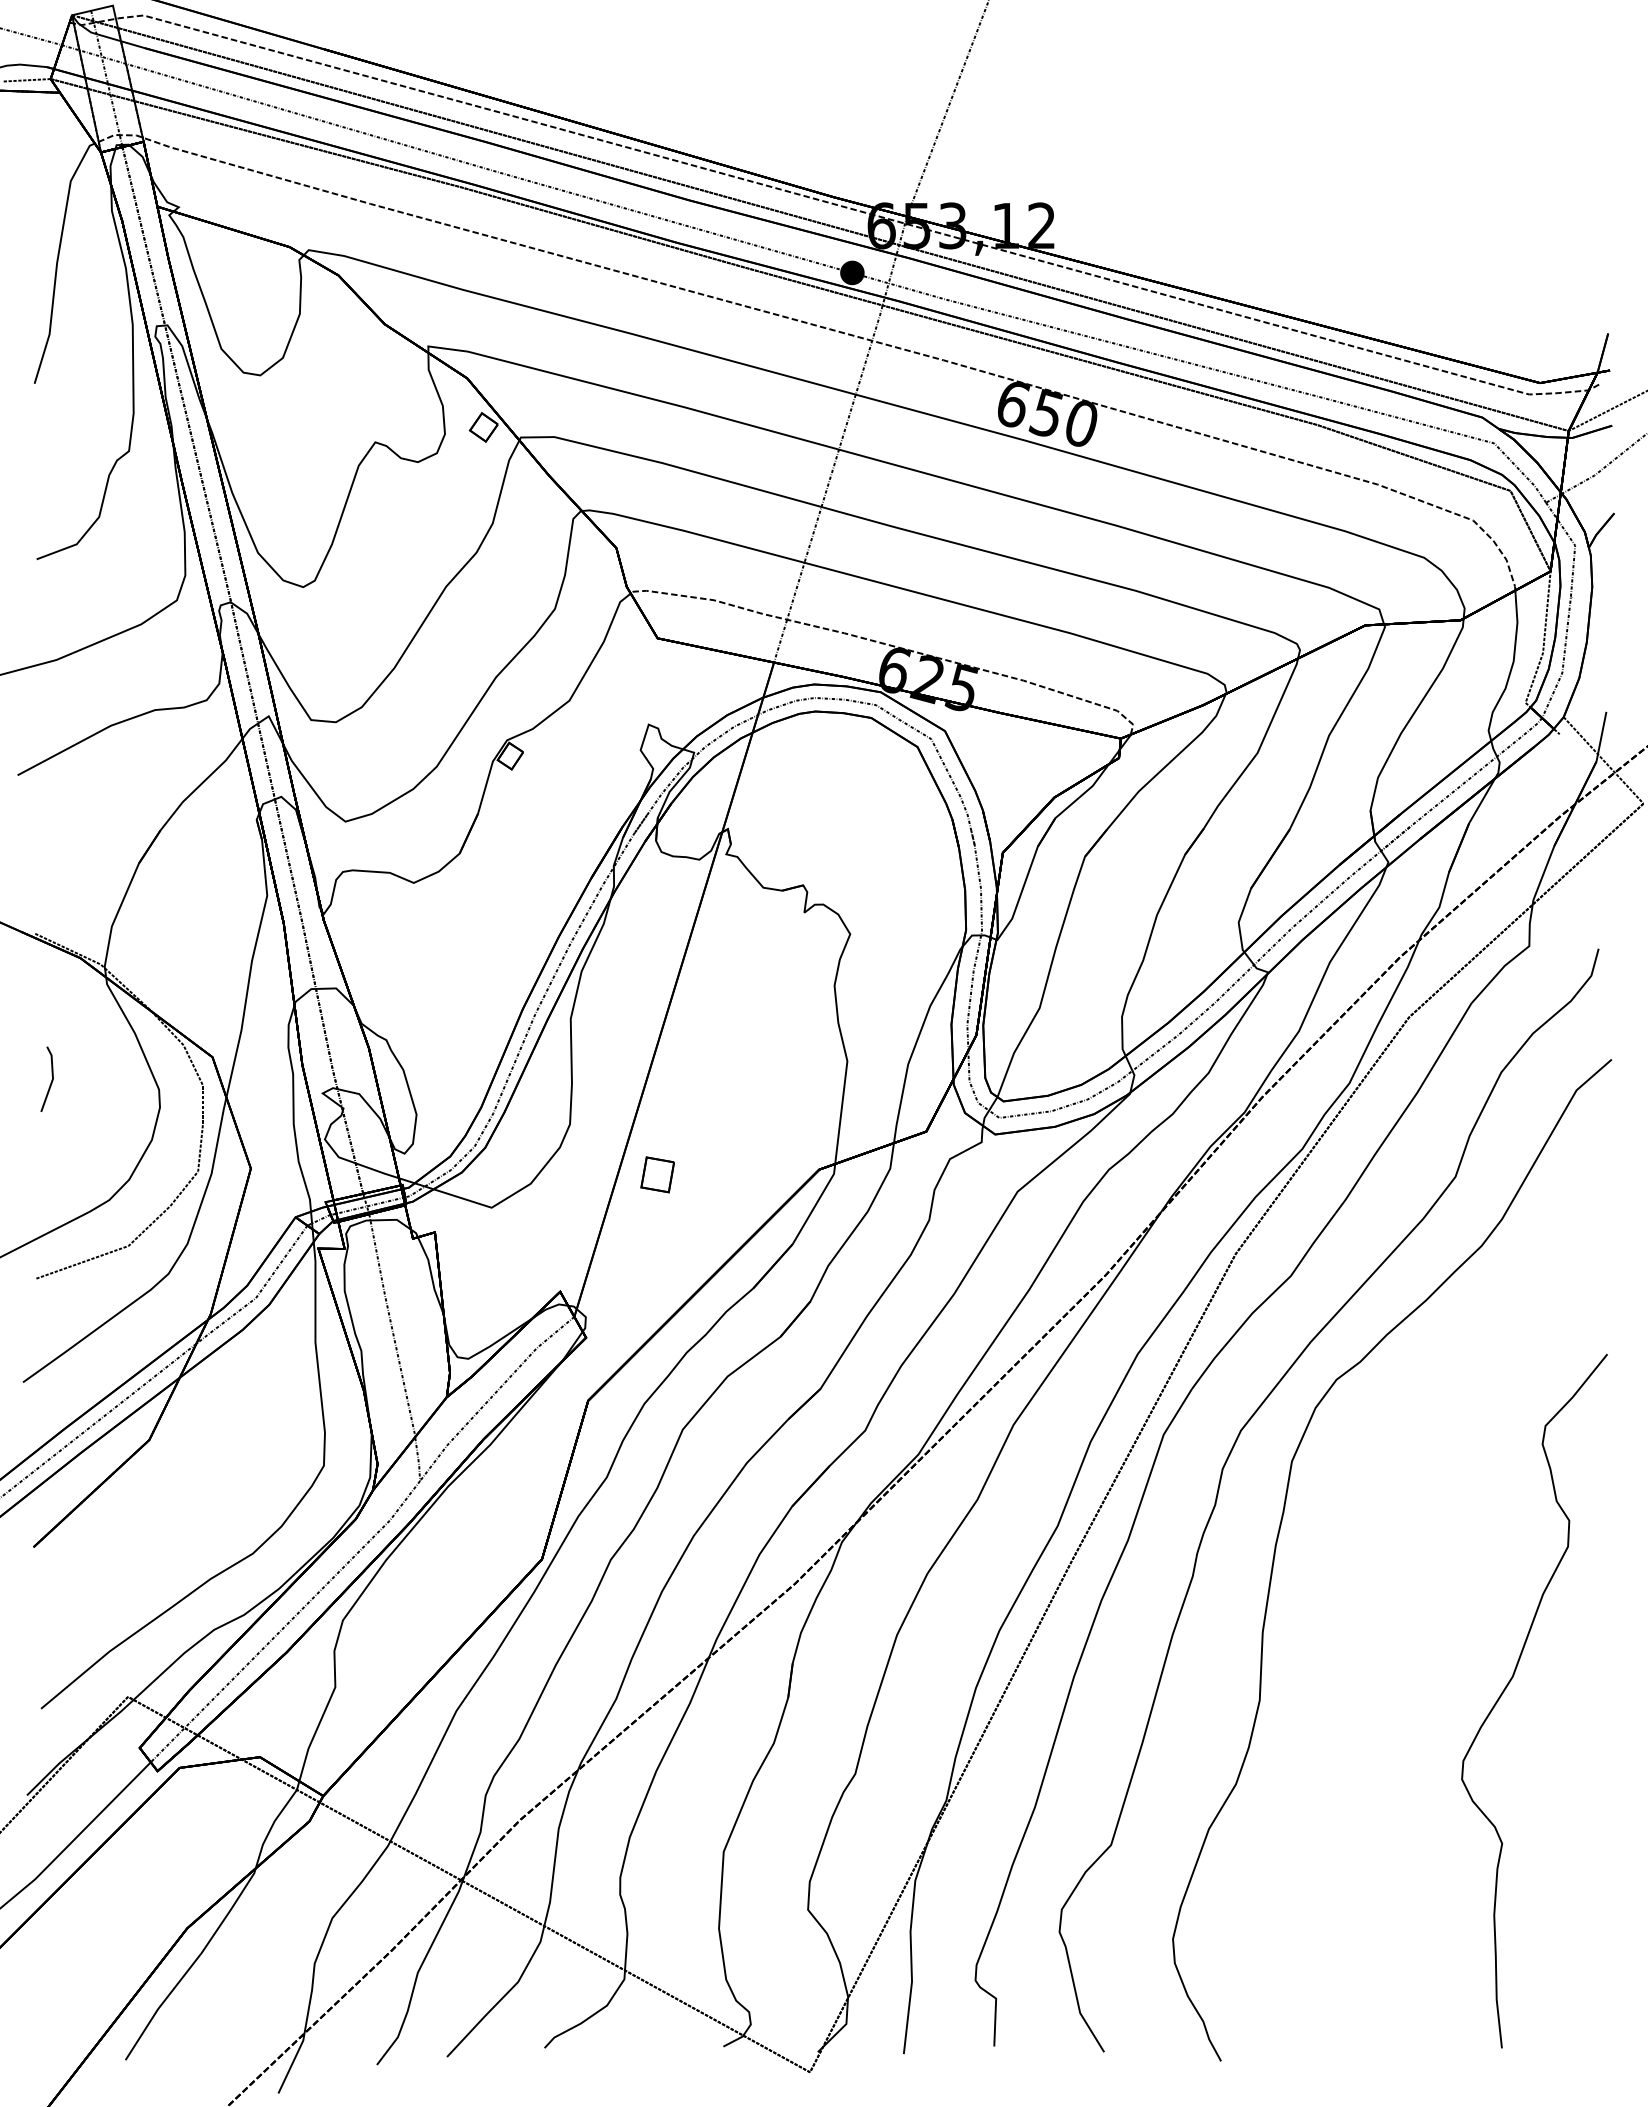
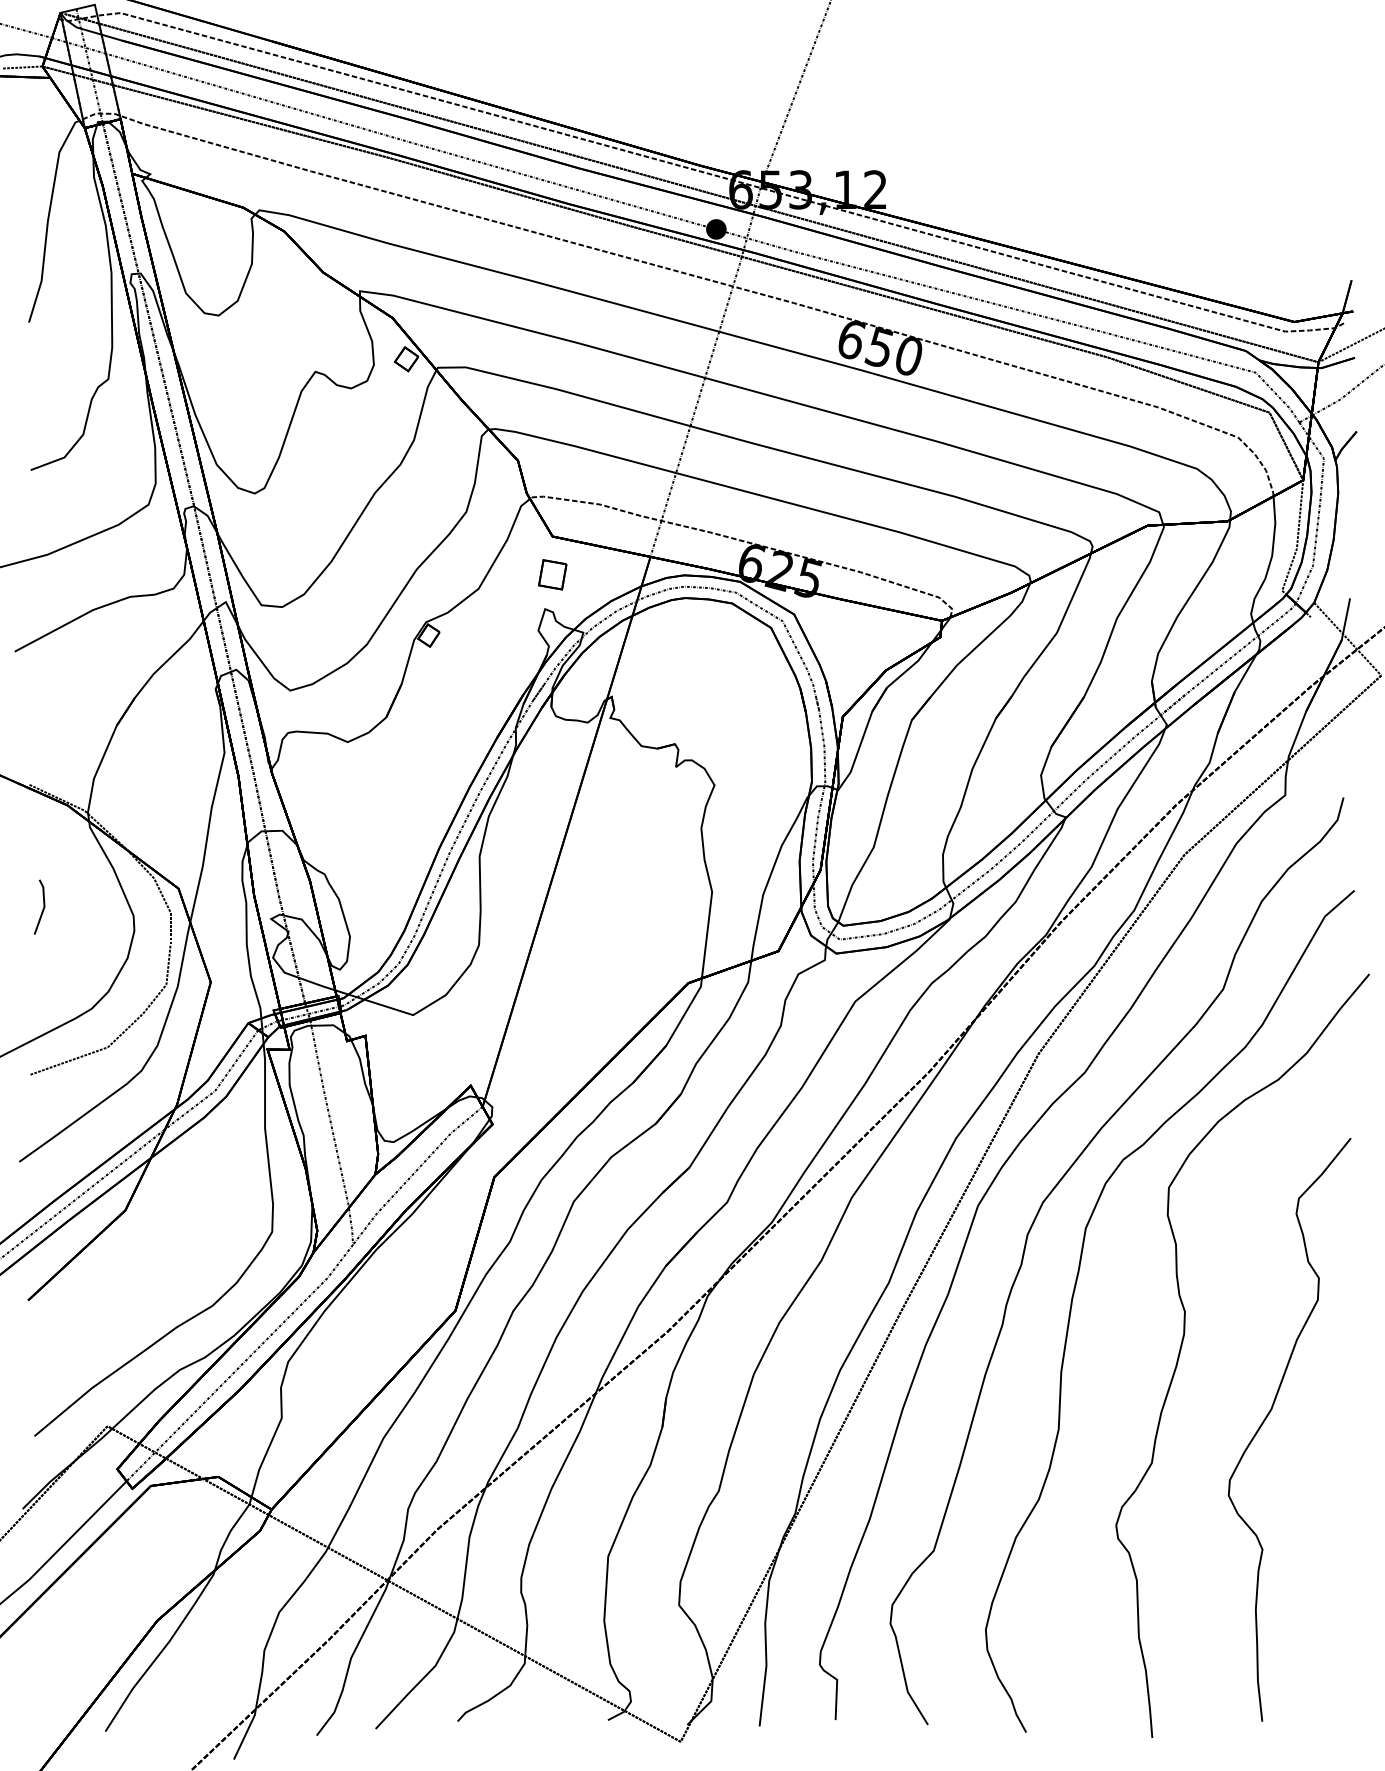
part: (657, 1174) -> (552, 574), moved
part: (1408, 1594) -> (1183, 1340), added

